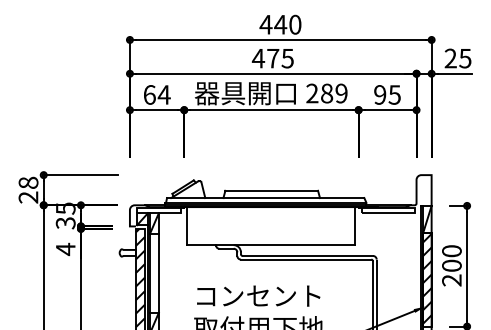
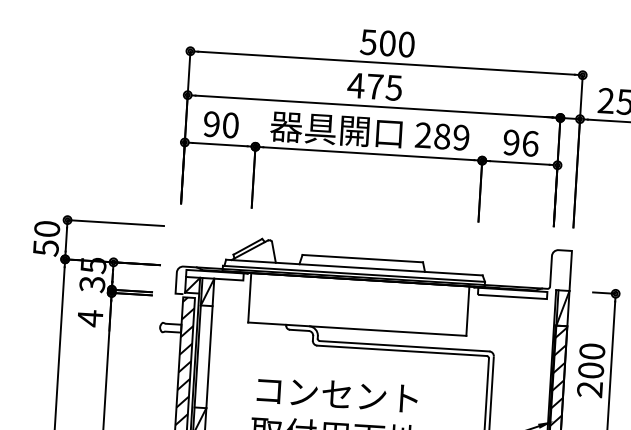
text: (273, 24) -> (378, 42), 440 -> 500
text: (156, 94) -> (220, 124), 64 -> 90
text: (394, 94) -> (530, 143), 95 -> 96
text: (28, 189) -> (46, 237), 28 -> 50

